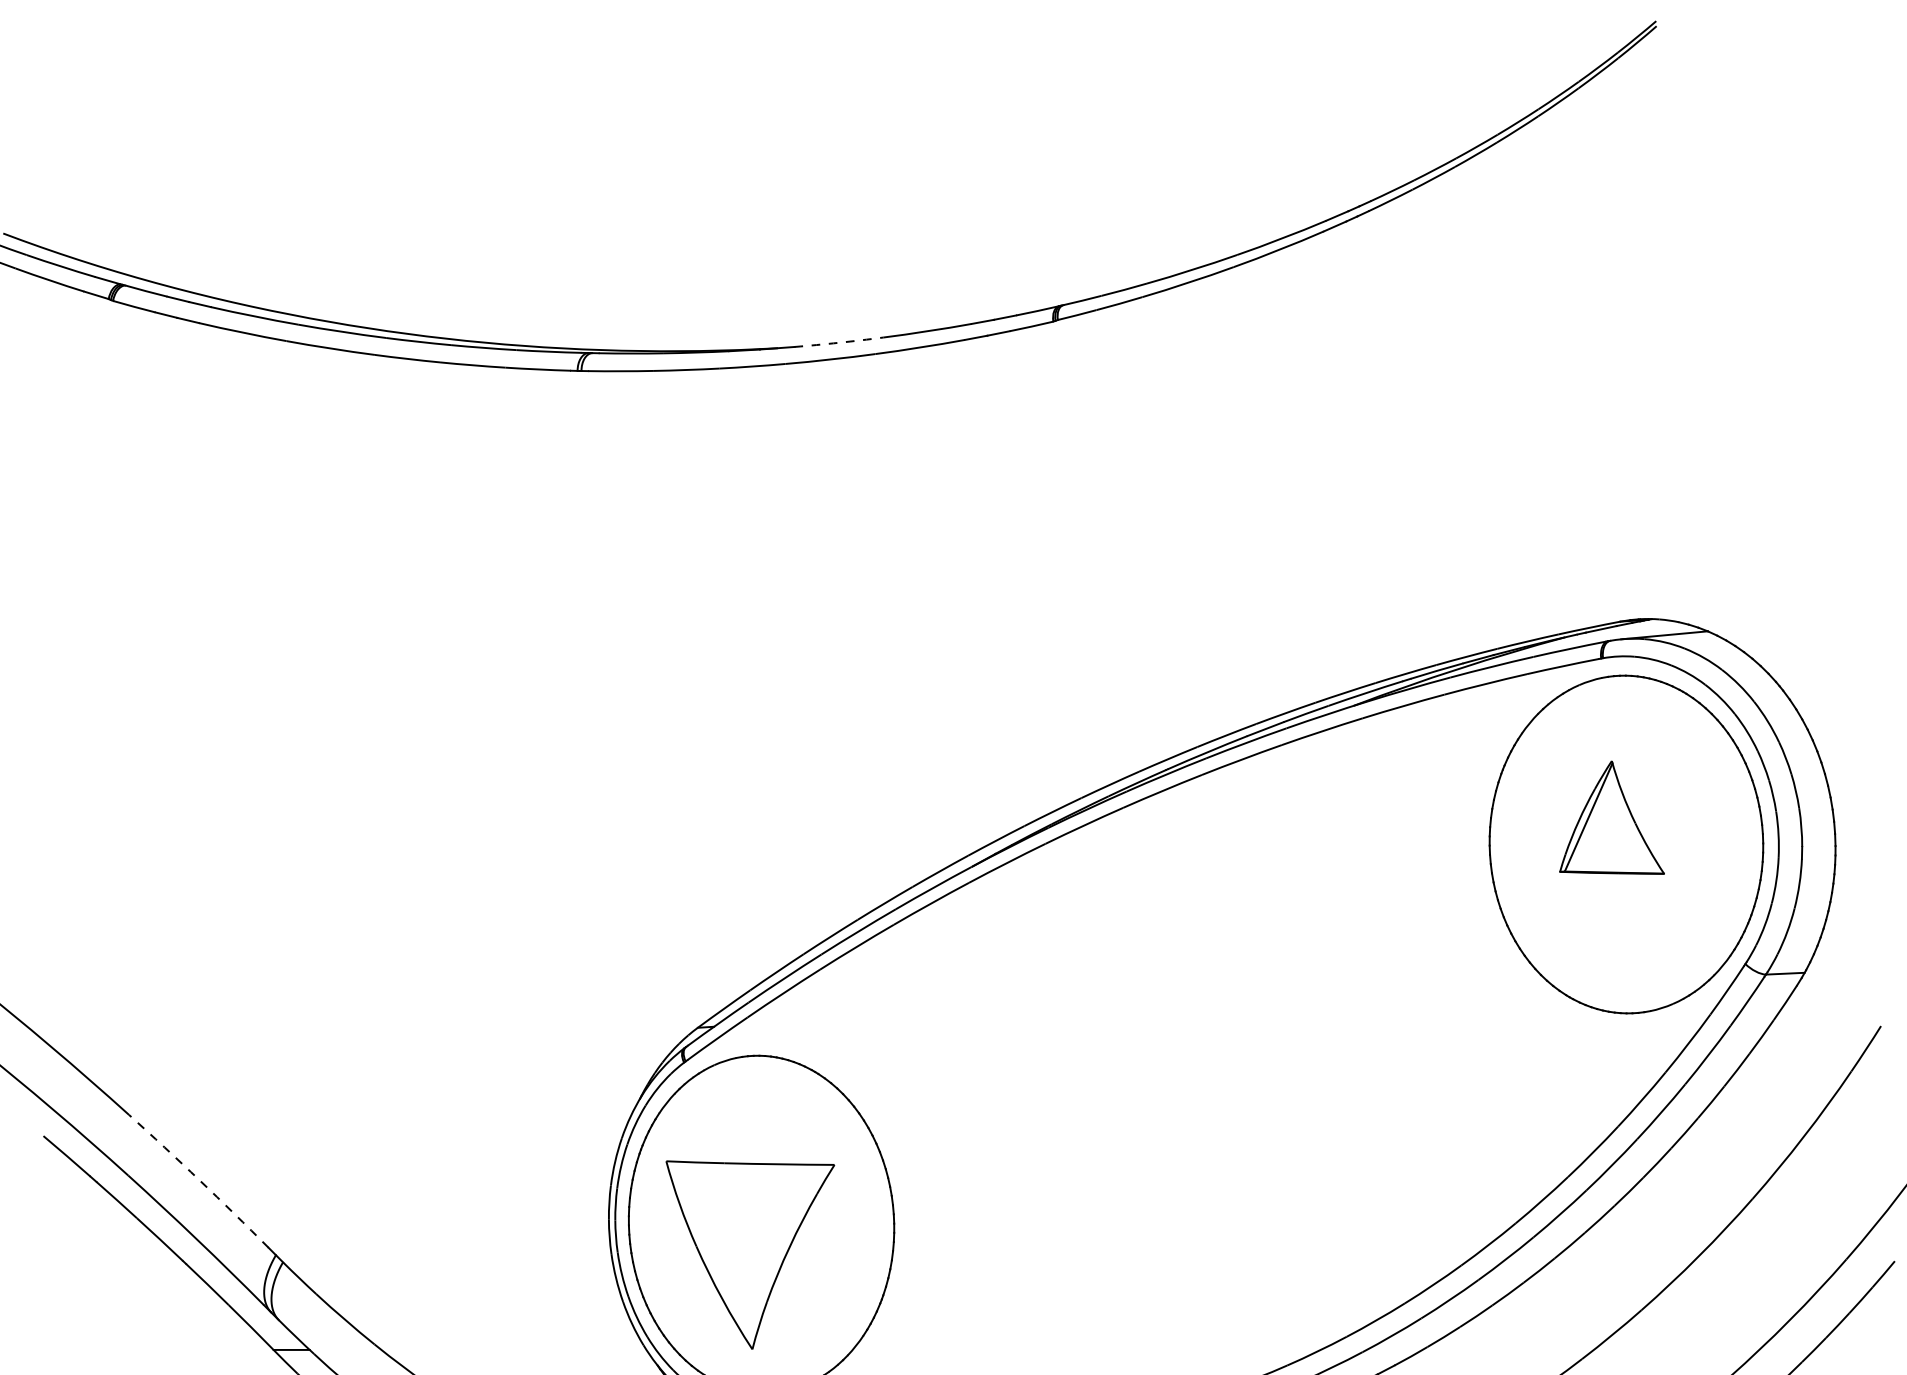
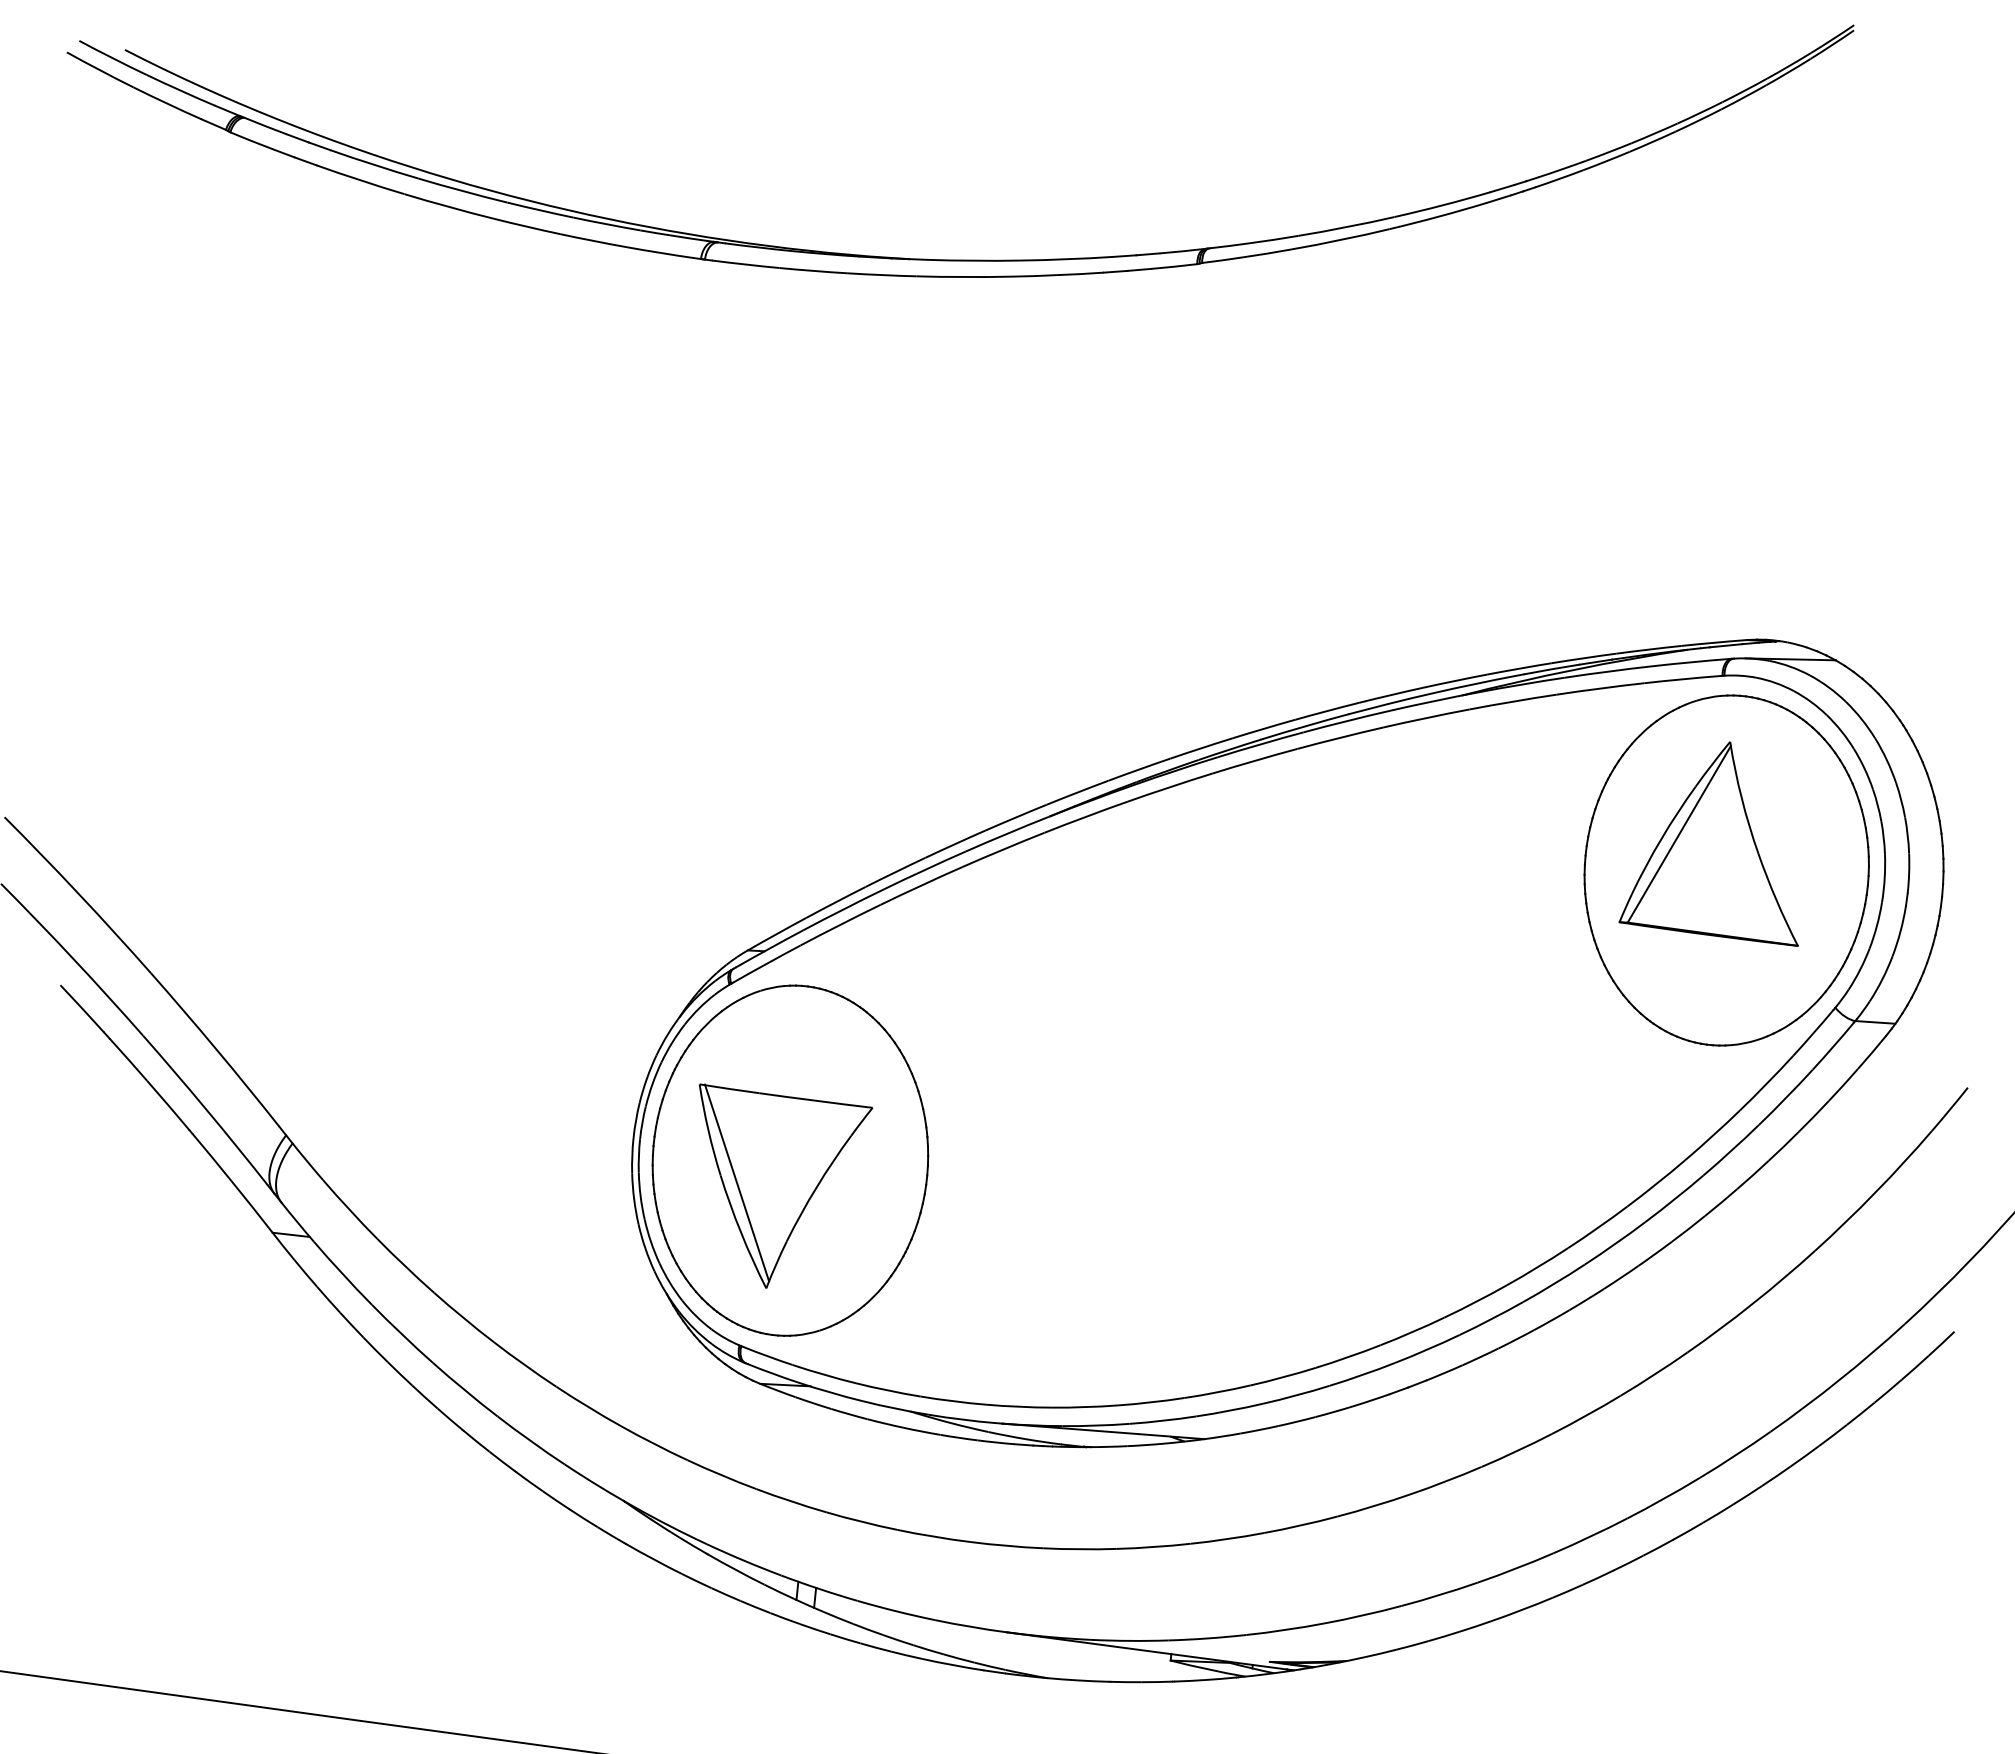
arc: (838, 342) -> (973, 260), dashed -> solid
part: (1606, 820) -> (1708, 843), size x1.67
arc: (199, 1180) -> (216, 1049), dashed -> solid
line: (712, 1251) -> (736, 1182), added

